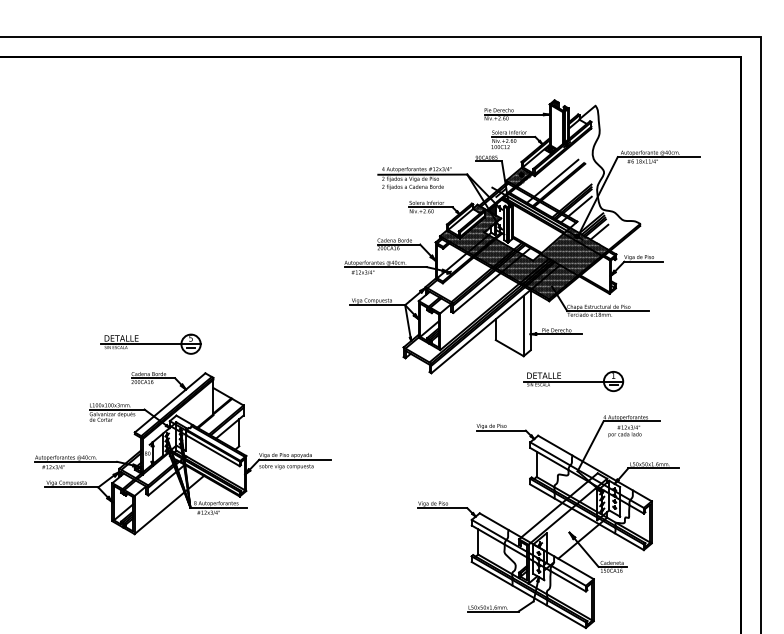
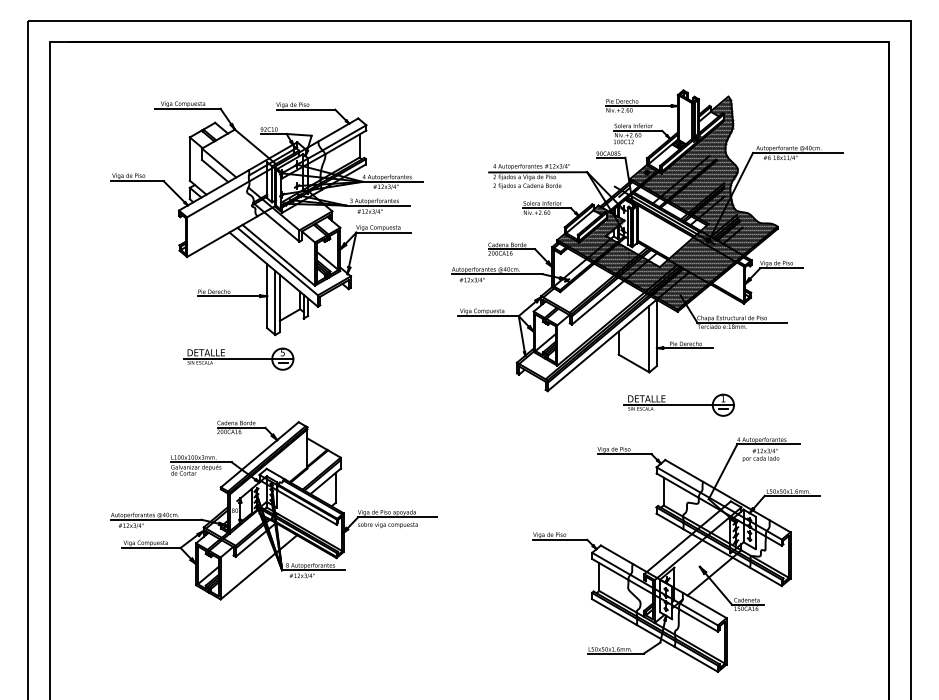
hatch: (578, 177) -> (709, 175), added
part: (176, 216) -> (266, 218), added
part: (572, 380) -> (678, 404), moved
part: (182, 453) -> (273, 510), moved

